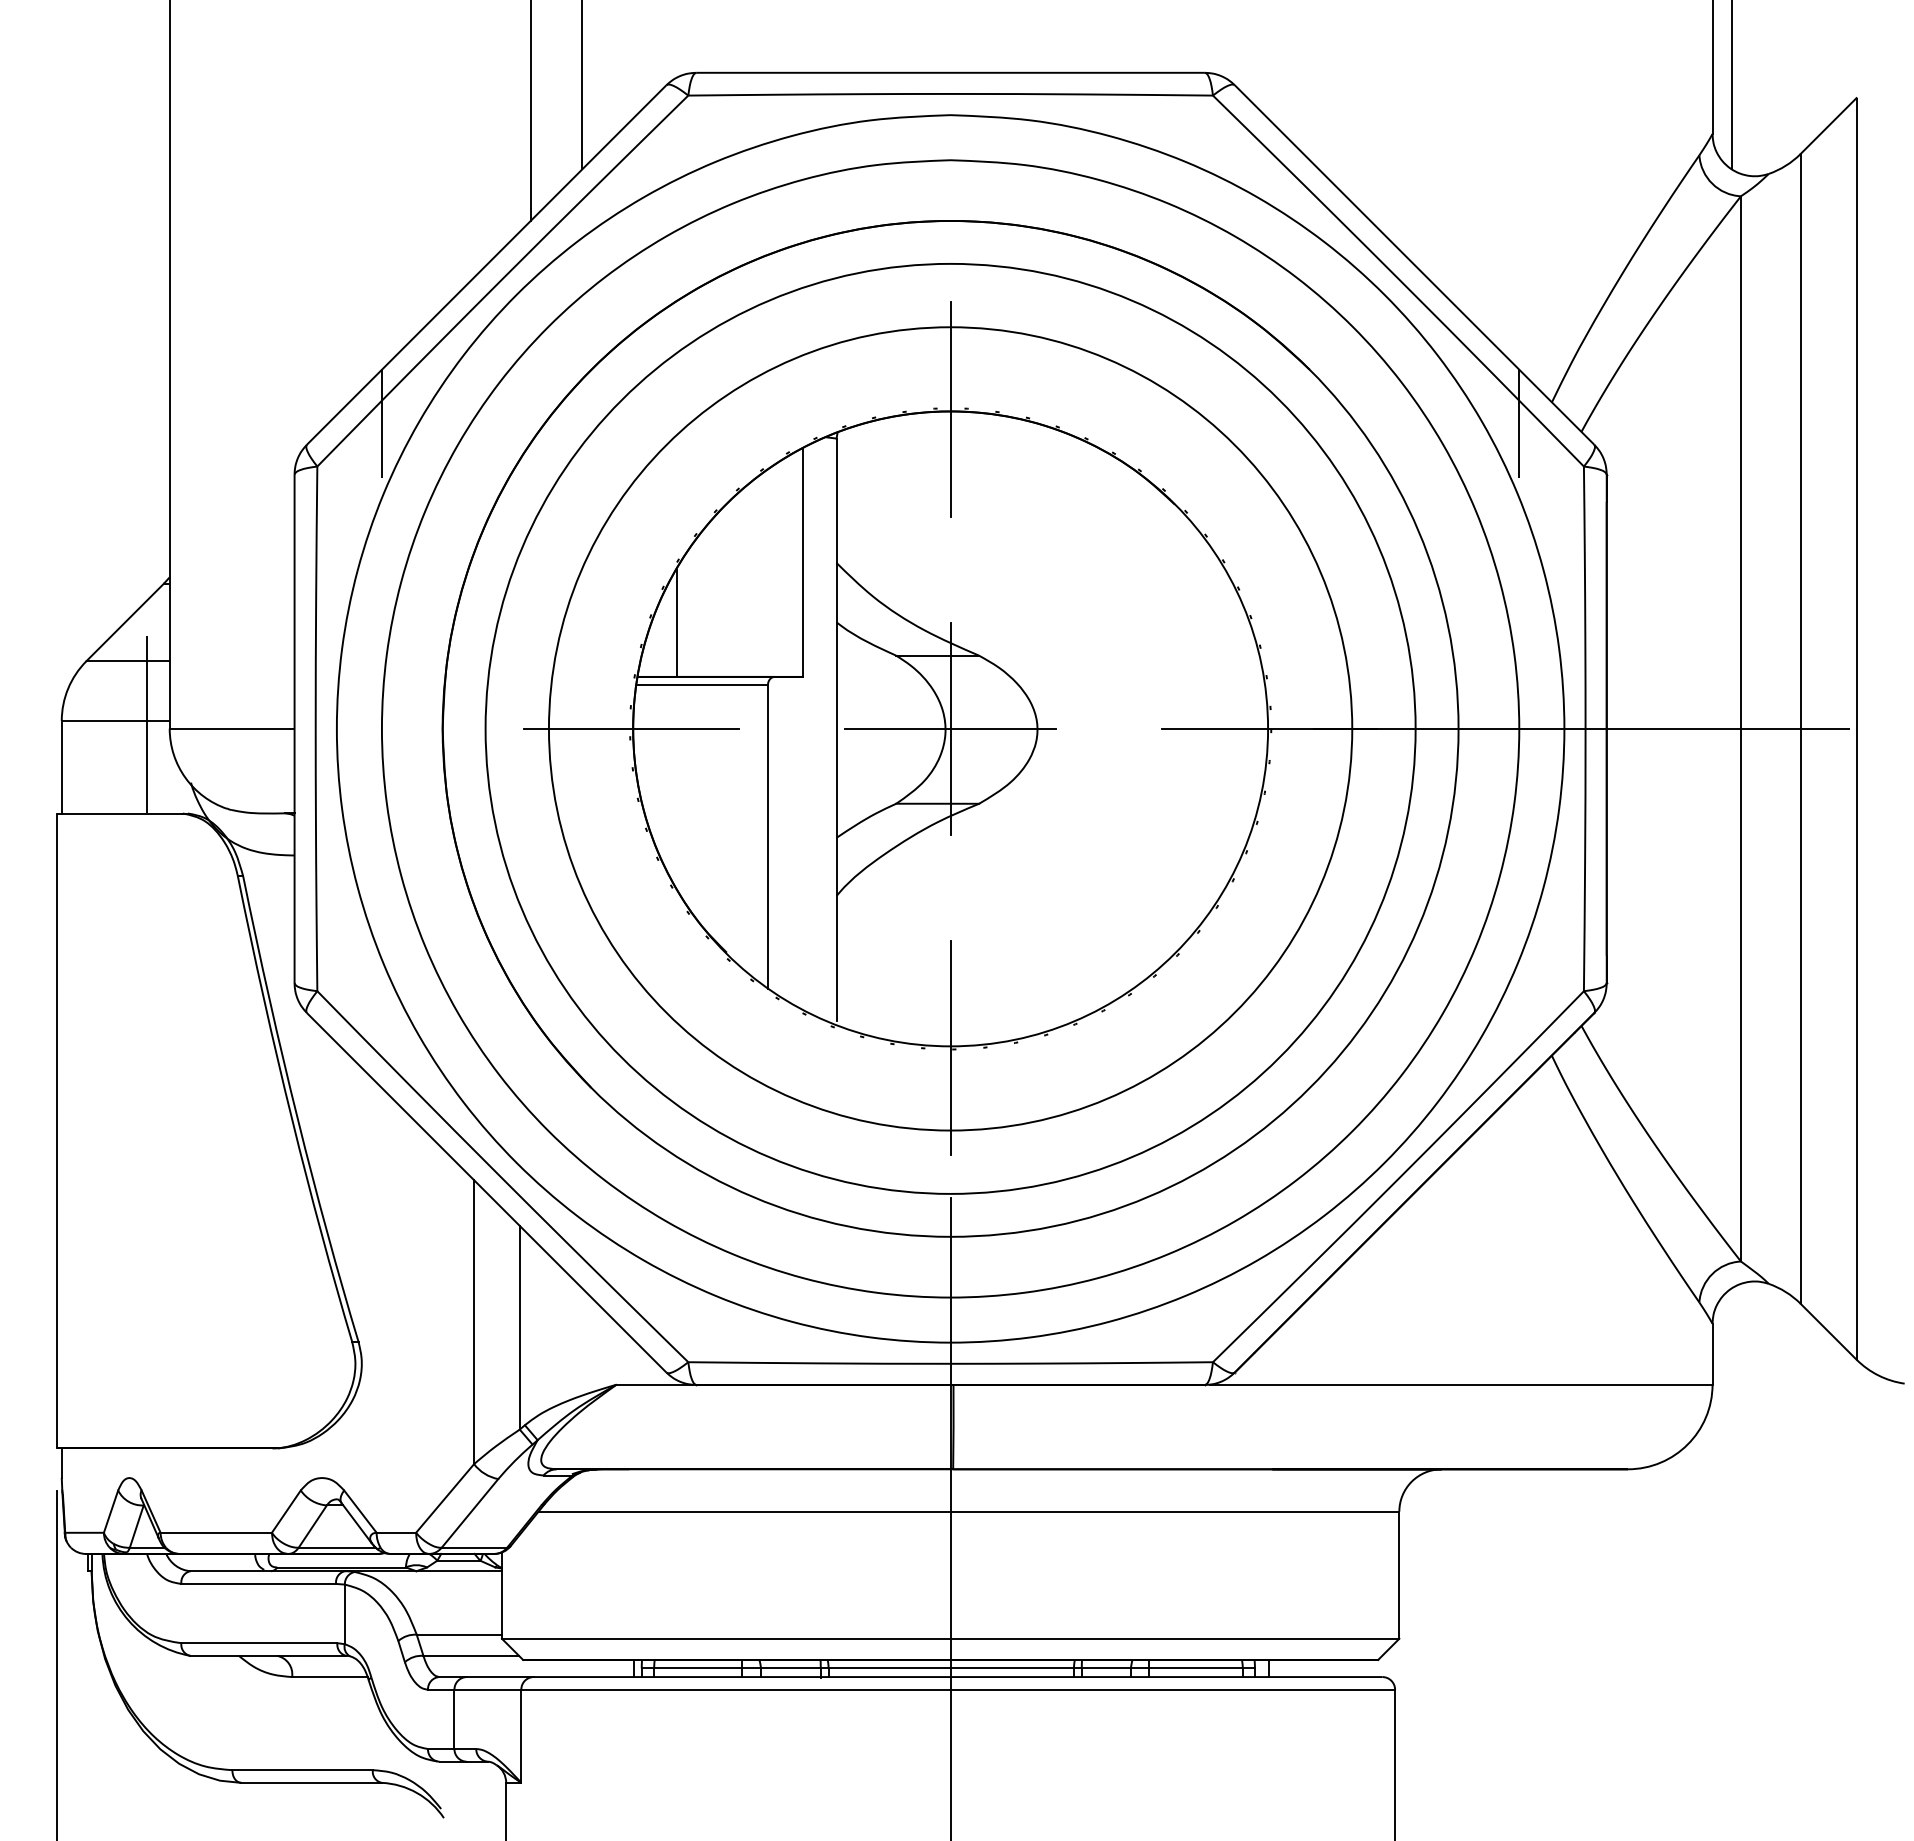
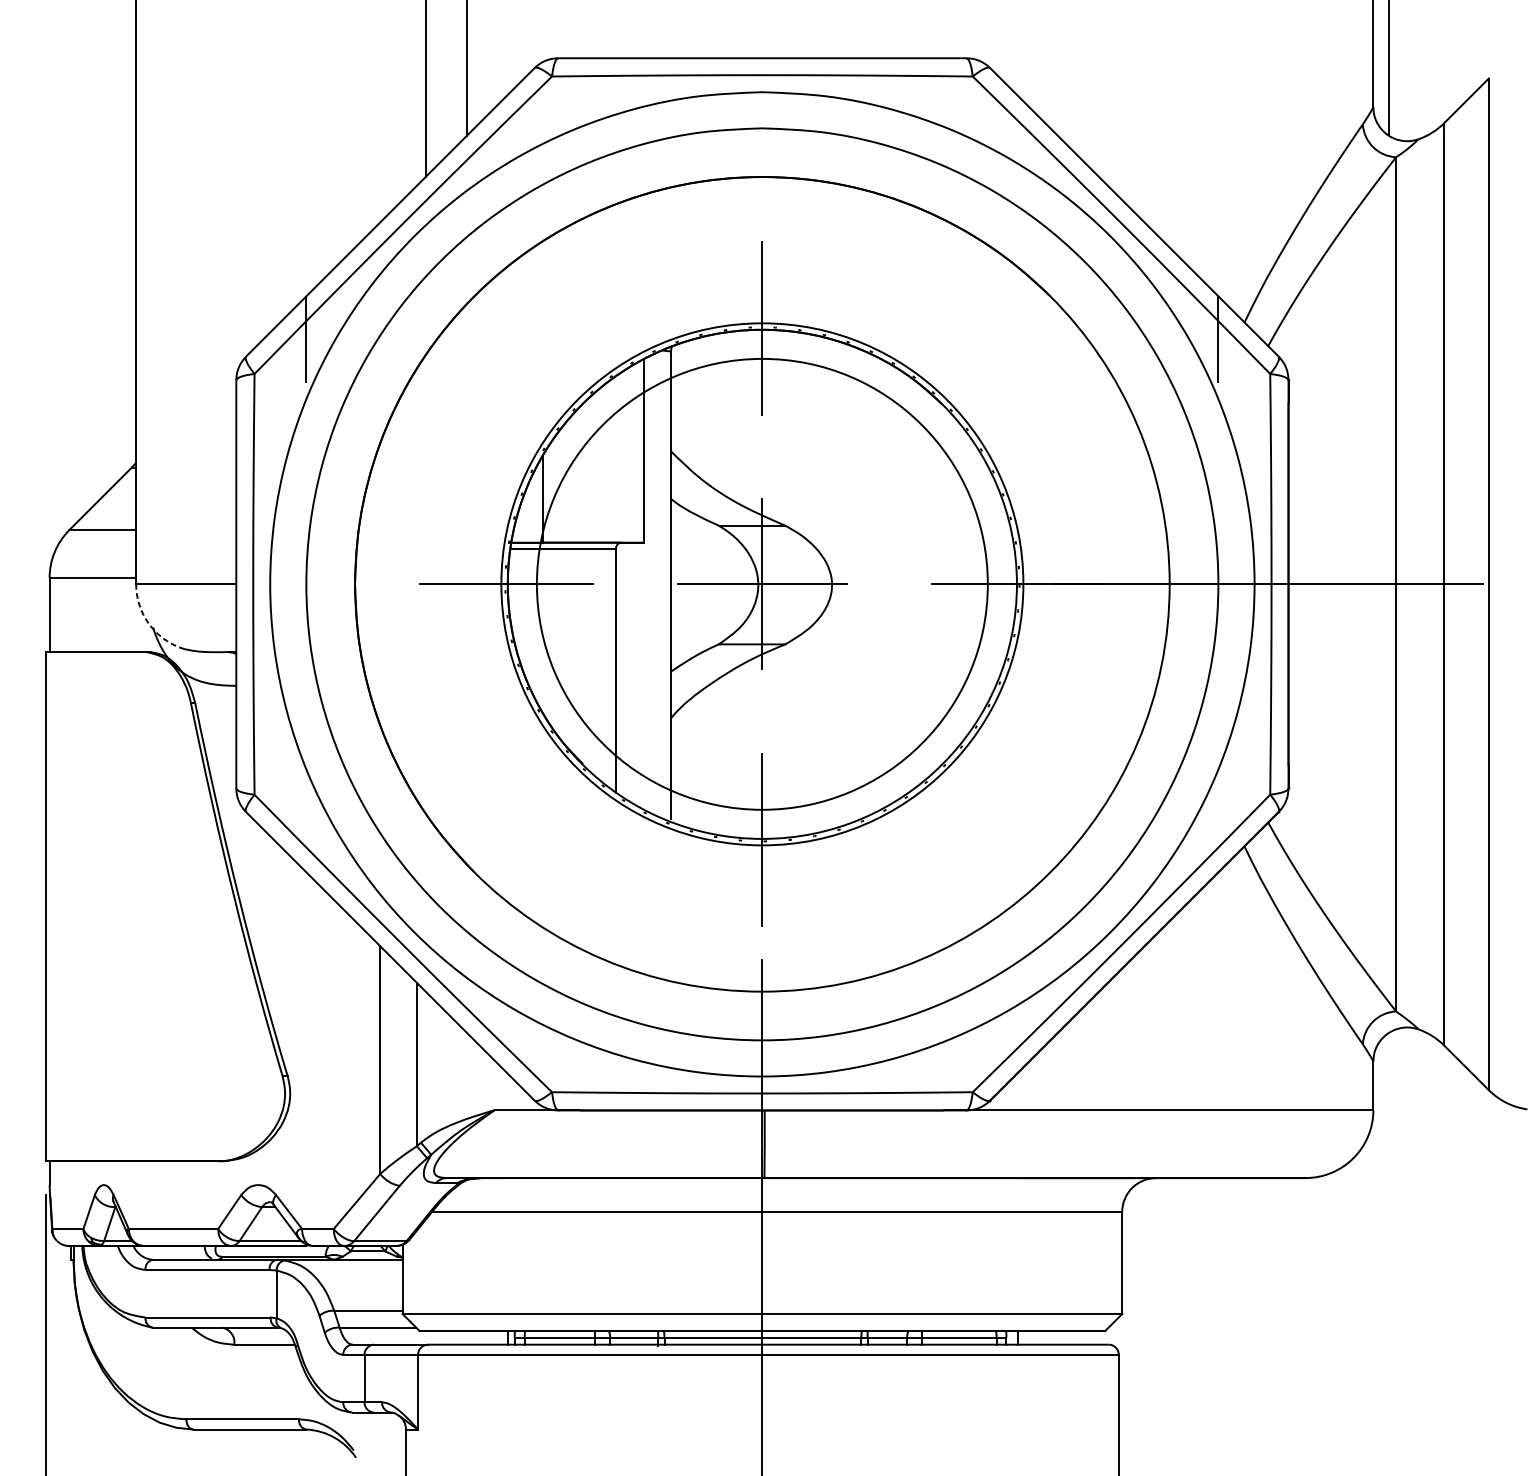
line: (147, 724) -> (118, 580), removed
circle: (950, 728) -> (762, 584), size x0.7
circle: (950, 728) -> (762, 584), size x0.7
arc: (185, 777) -> (148, 623), solid -> dashed

